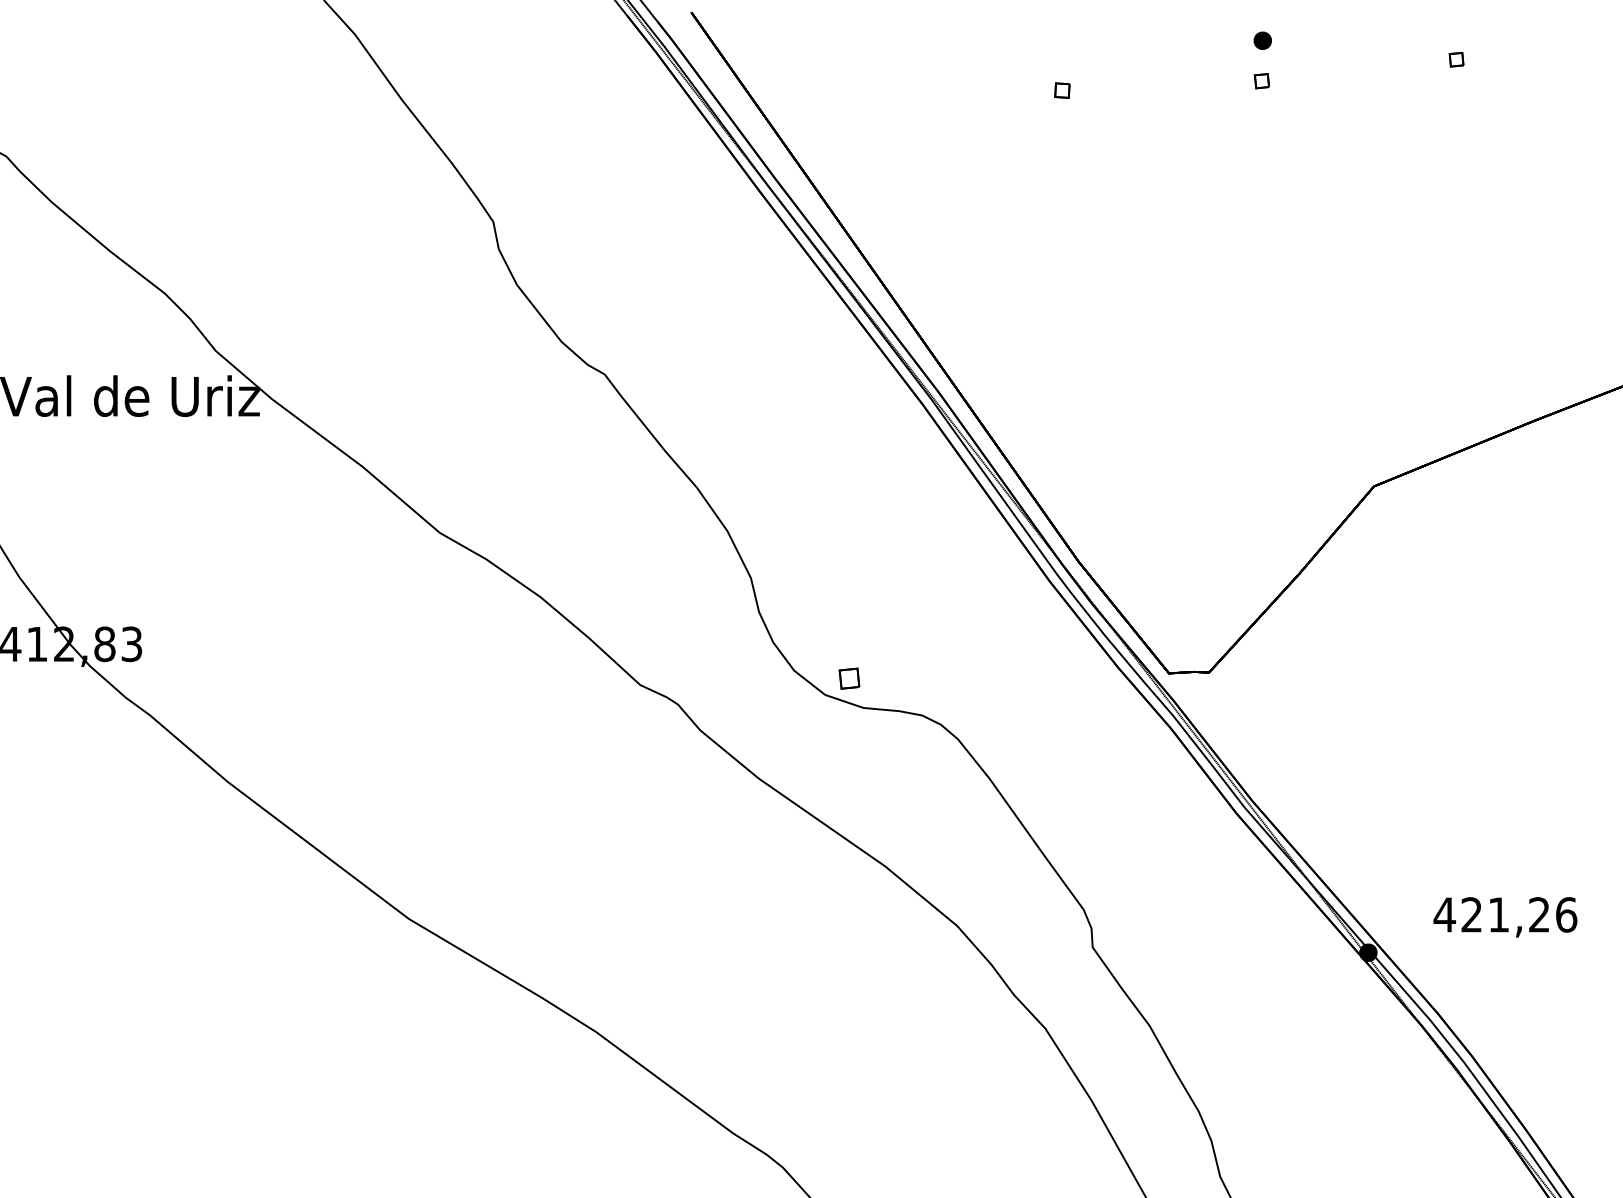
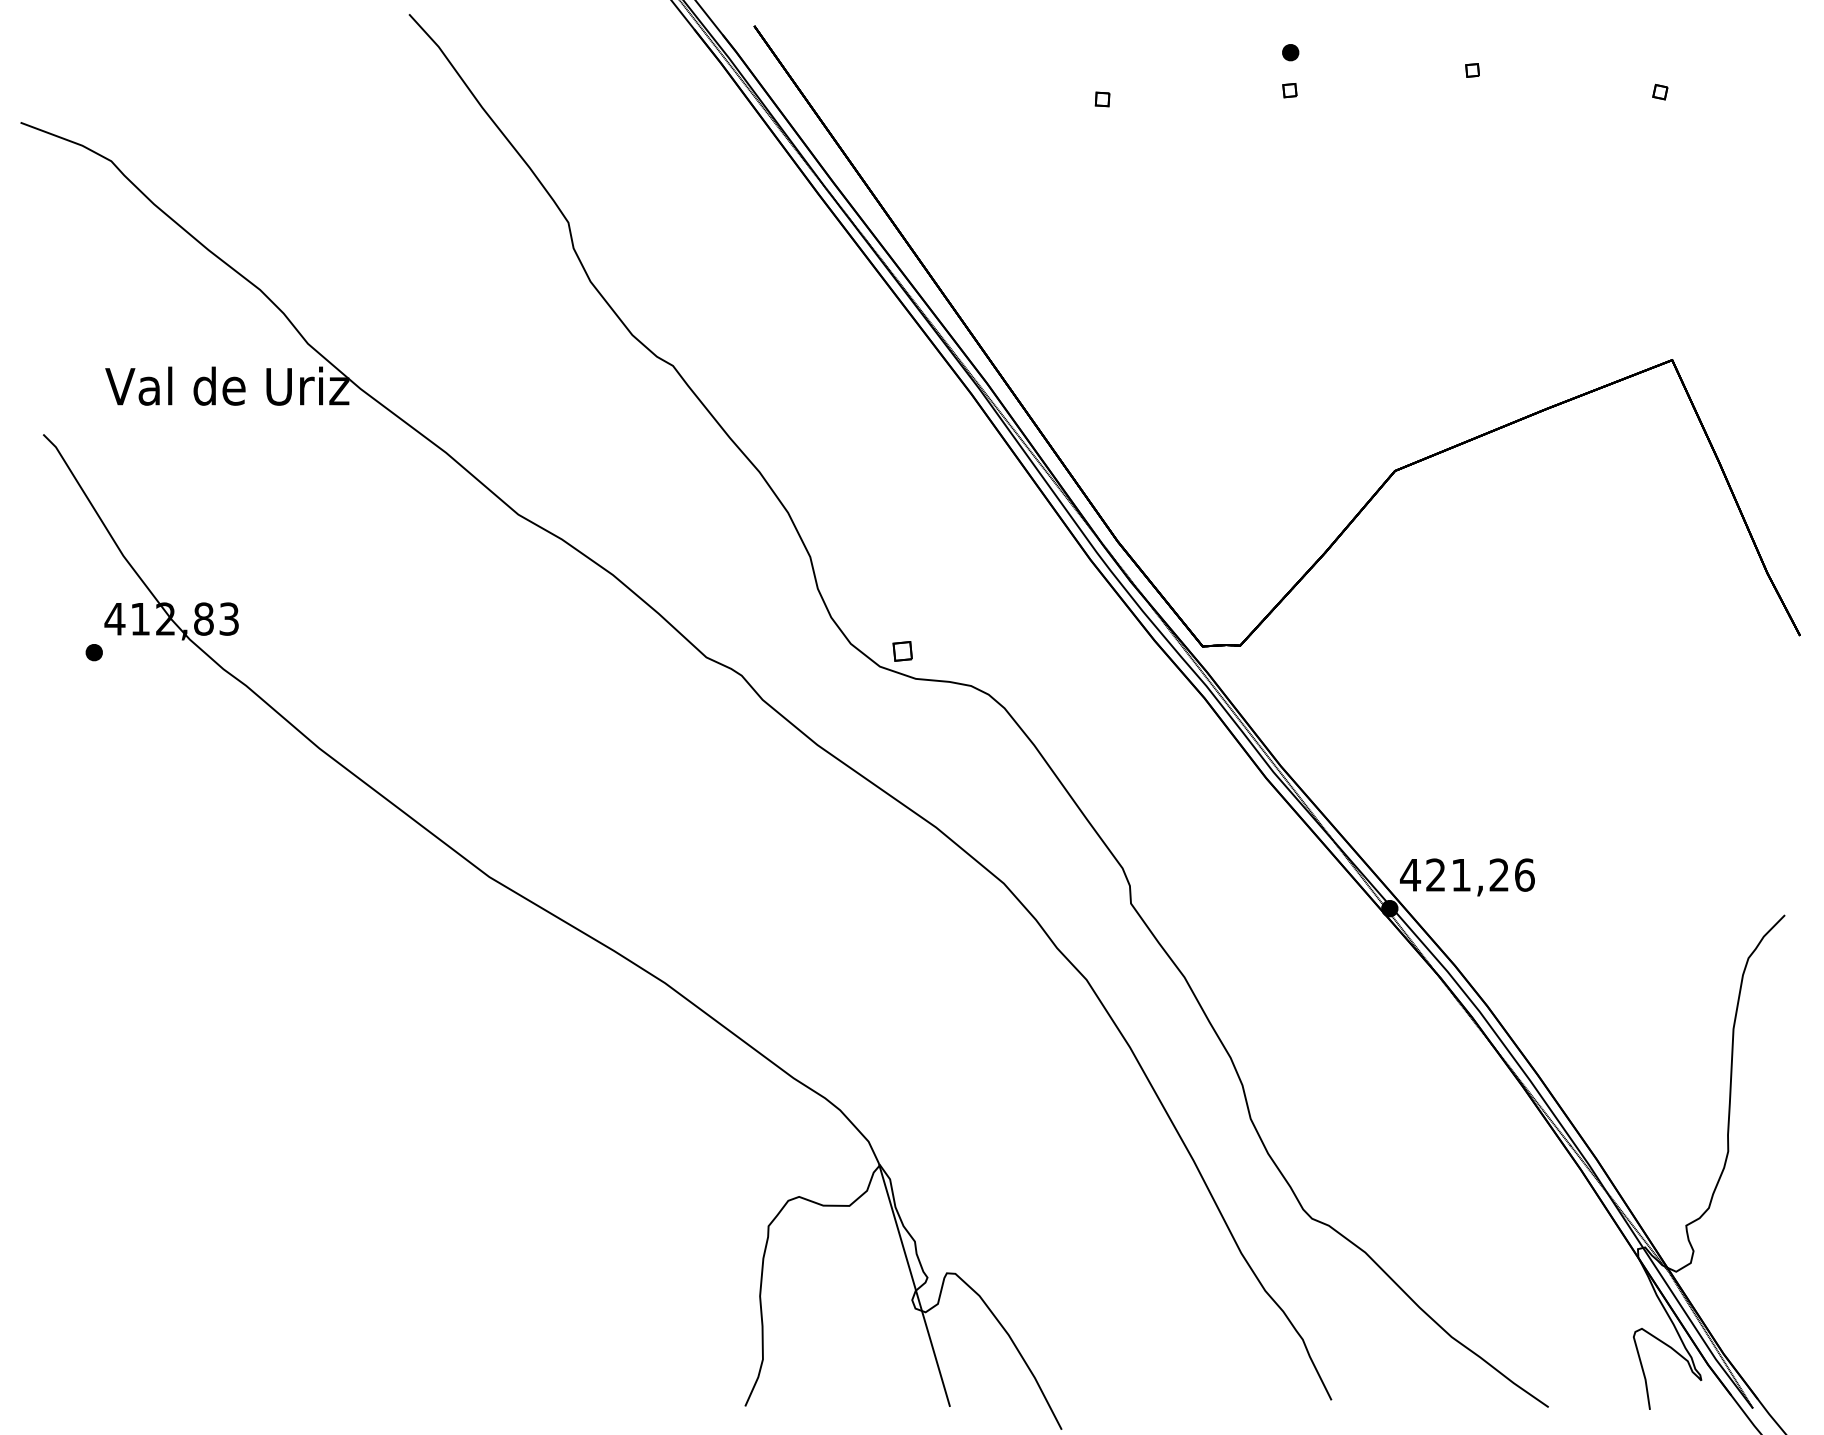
text: (1505, 917) -> (1467, 877), moved

